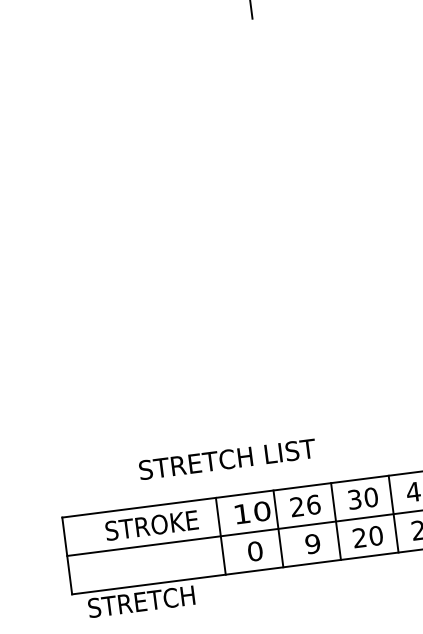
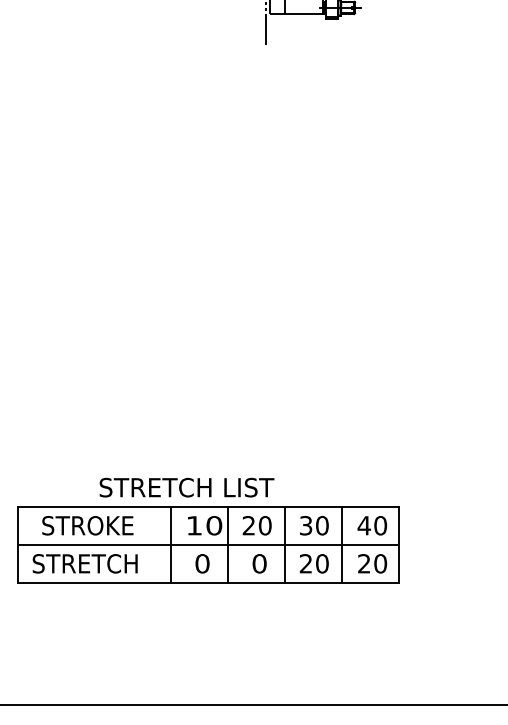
text: (227, 459) -> (186, 487), moved
text: (312, 504) -> (264, 525), 26 -> 20
text: (151, 525) -> (87, 525), moved
text: (312, 543) -> (259, 563), 9 -> 0
text: (140, 601) -> (84, 563), moved

